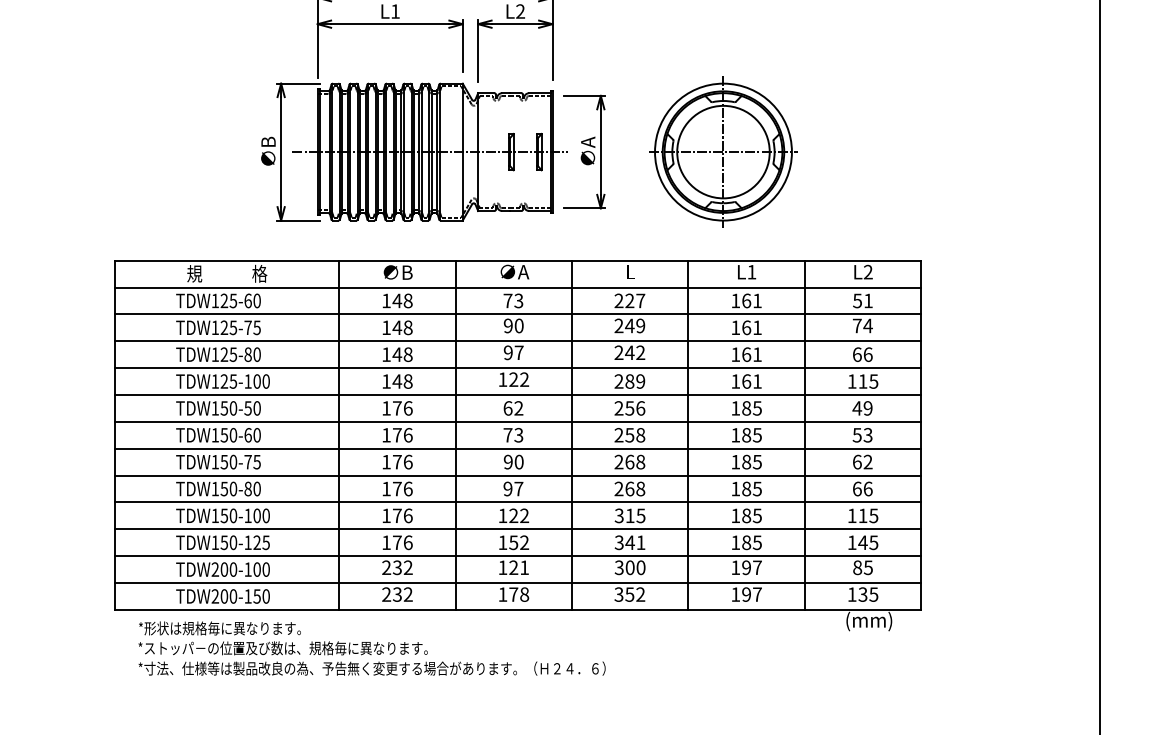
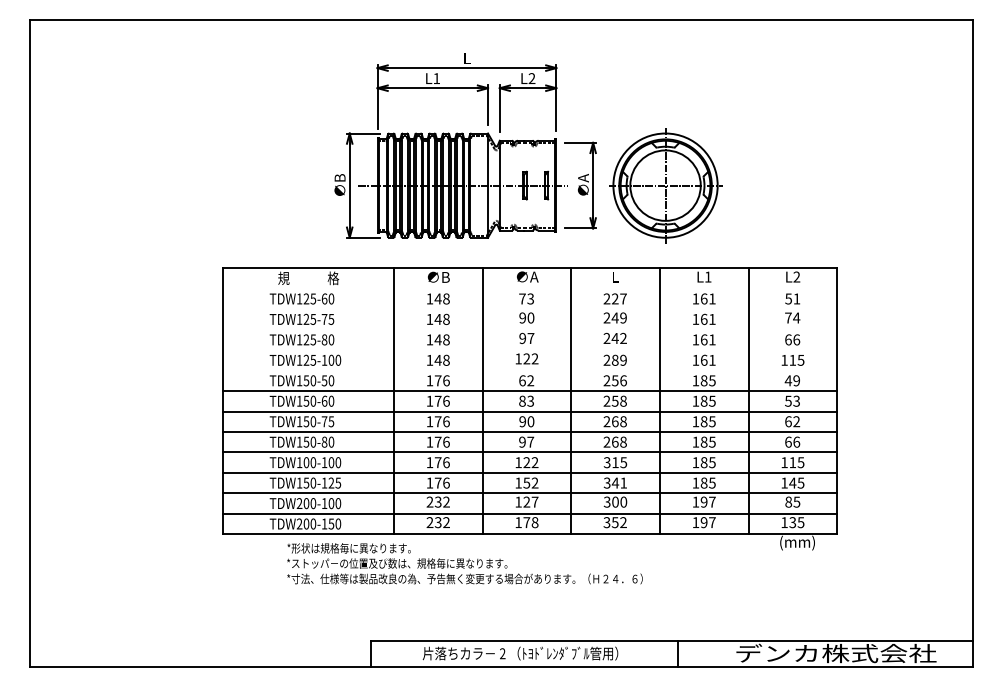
part: (723, 151) -> (665, 185), moved
line: (518, 287) -> (530, 288), removed
line: (518, 314) -> (530, 309), removed
line: (518, 341) -> (530, 329), removed
line: (518, 368) -> (530, 350), removed
line: (518, 394) -> (530, 370), removed
text: (508, 434) -> (522, 400), 73 -> 83
text: (224, 515) -> (306, 462), TDW150-100 -> TDW100-100
text: (523, 566) -> (534, 501), 121 -> 127
text: (371, 648) -> (464, 563), moved

